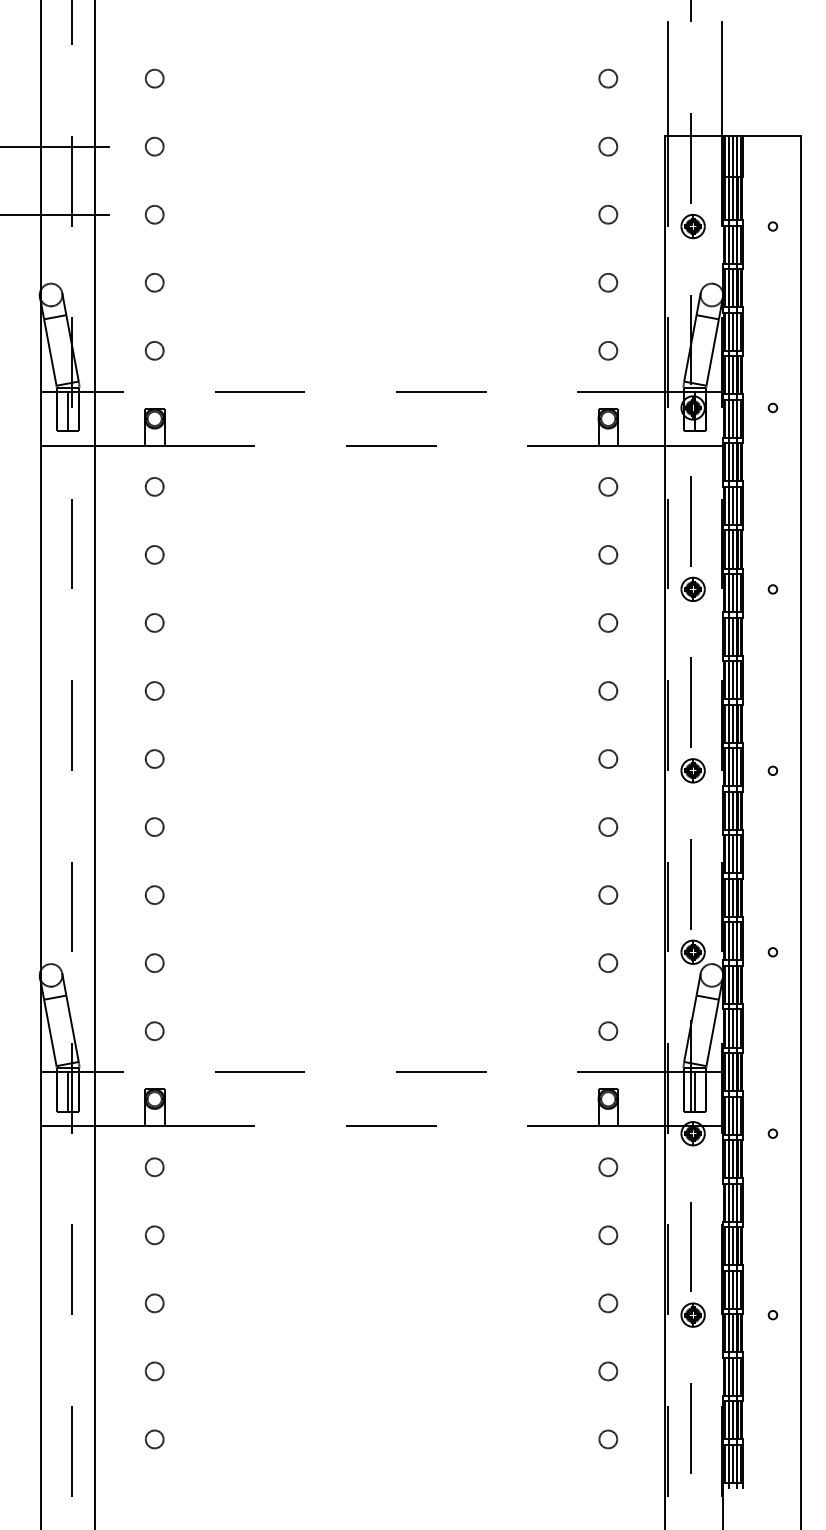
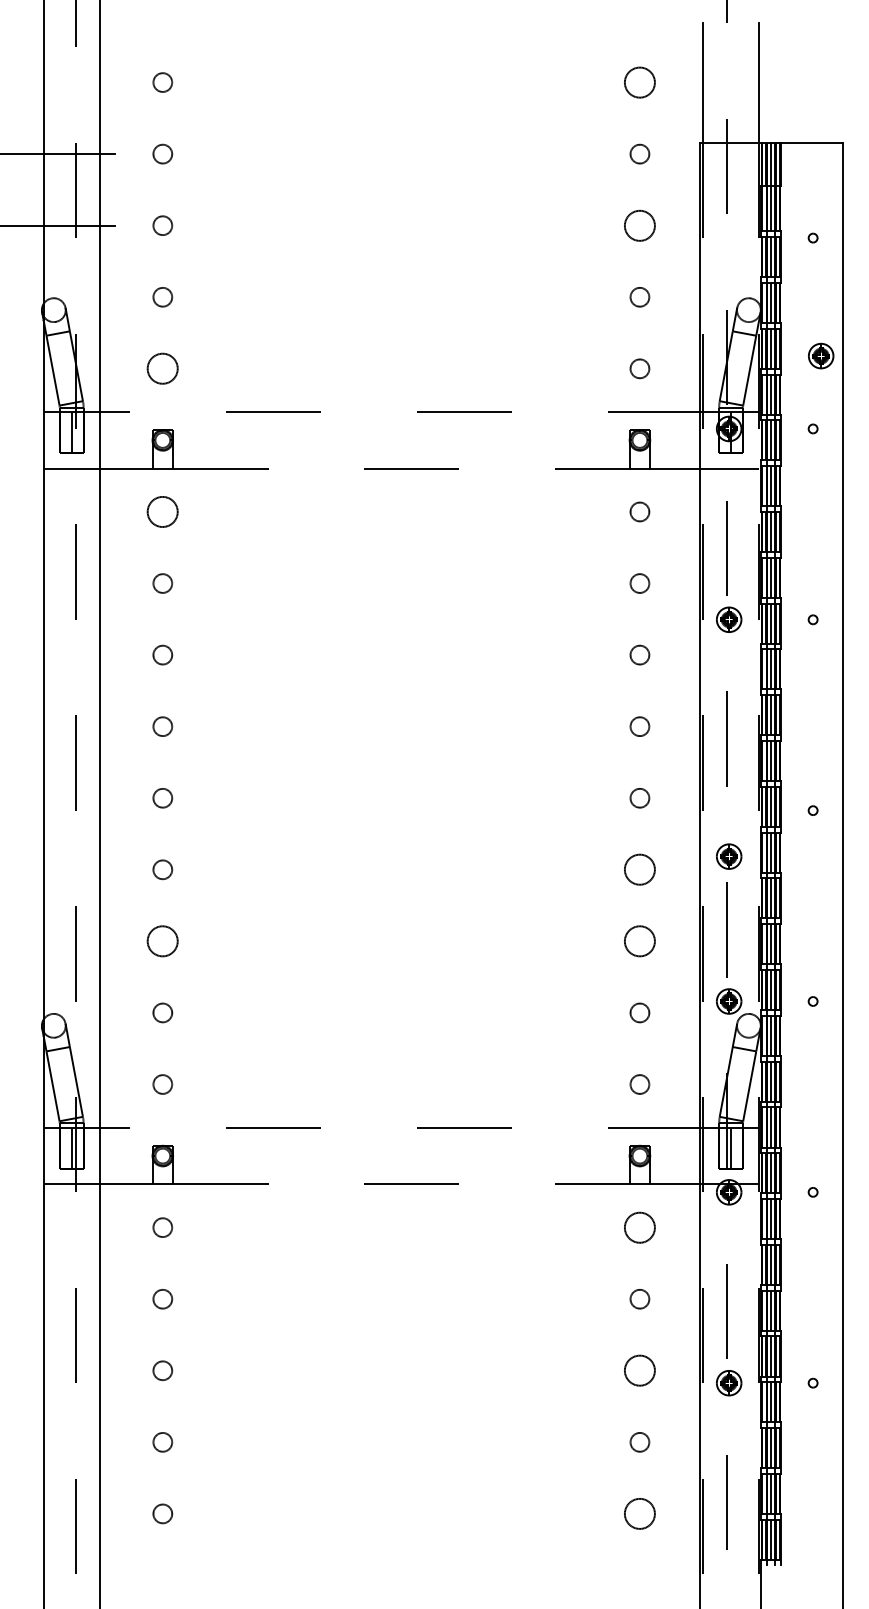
part: (607, 78) -> (639, 82), size x1.6
part: (607, 214) -> (639, 225), size x1.6
part: (693, 225) -> (821, 355), moved
part: (154, 350) -> (162, 368), size x1.6
part: (154, 486) -> (162, 511), size x1.6
part: (693, 770) -> (729, 856), moved
part: (607, 826) -> (639, 869), size x1.6
part: (154, 895) -> (162, 941), size x1.6
part: (607, 895) -> (639, 941), size x1.6
part: (607, 1167) -> (639, 1227), size x1.6
part: (607, 1303) -> (639, 1370), size x1.6
part: (607, 1439) -> (639, 1513), size x1.6

